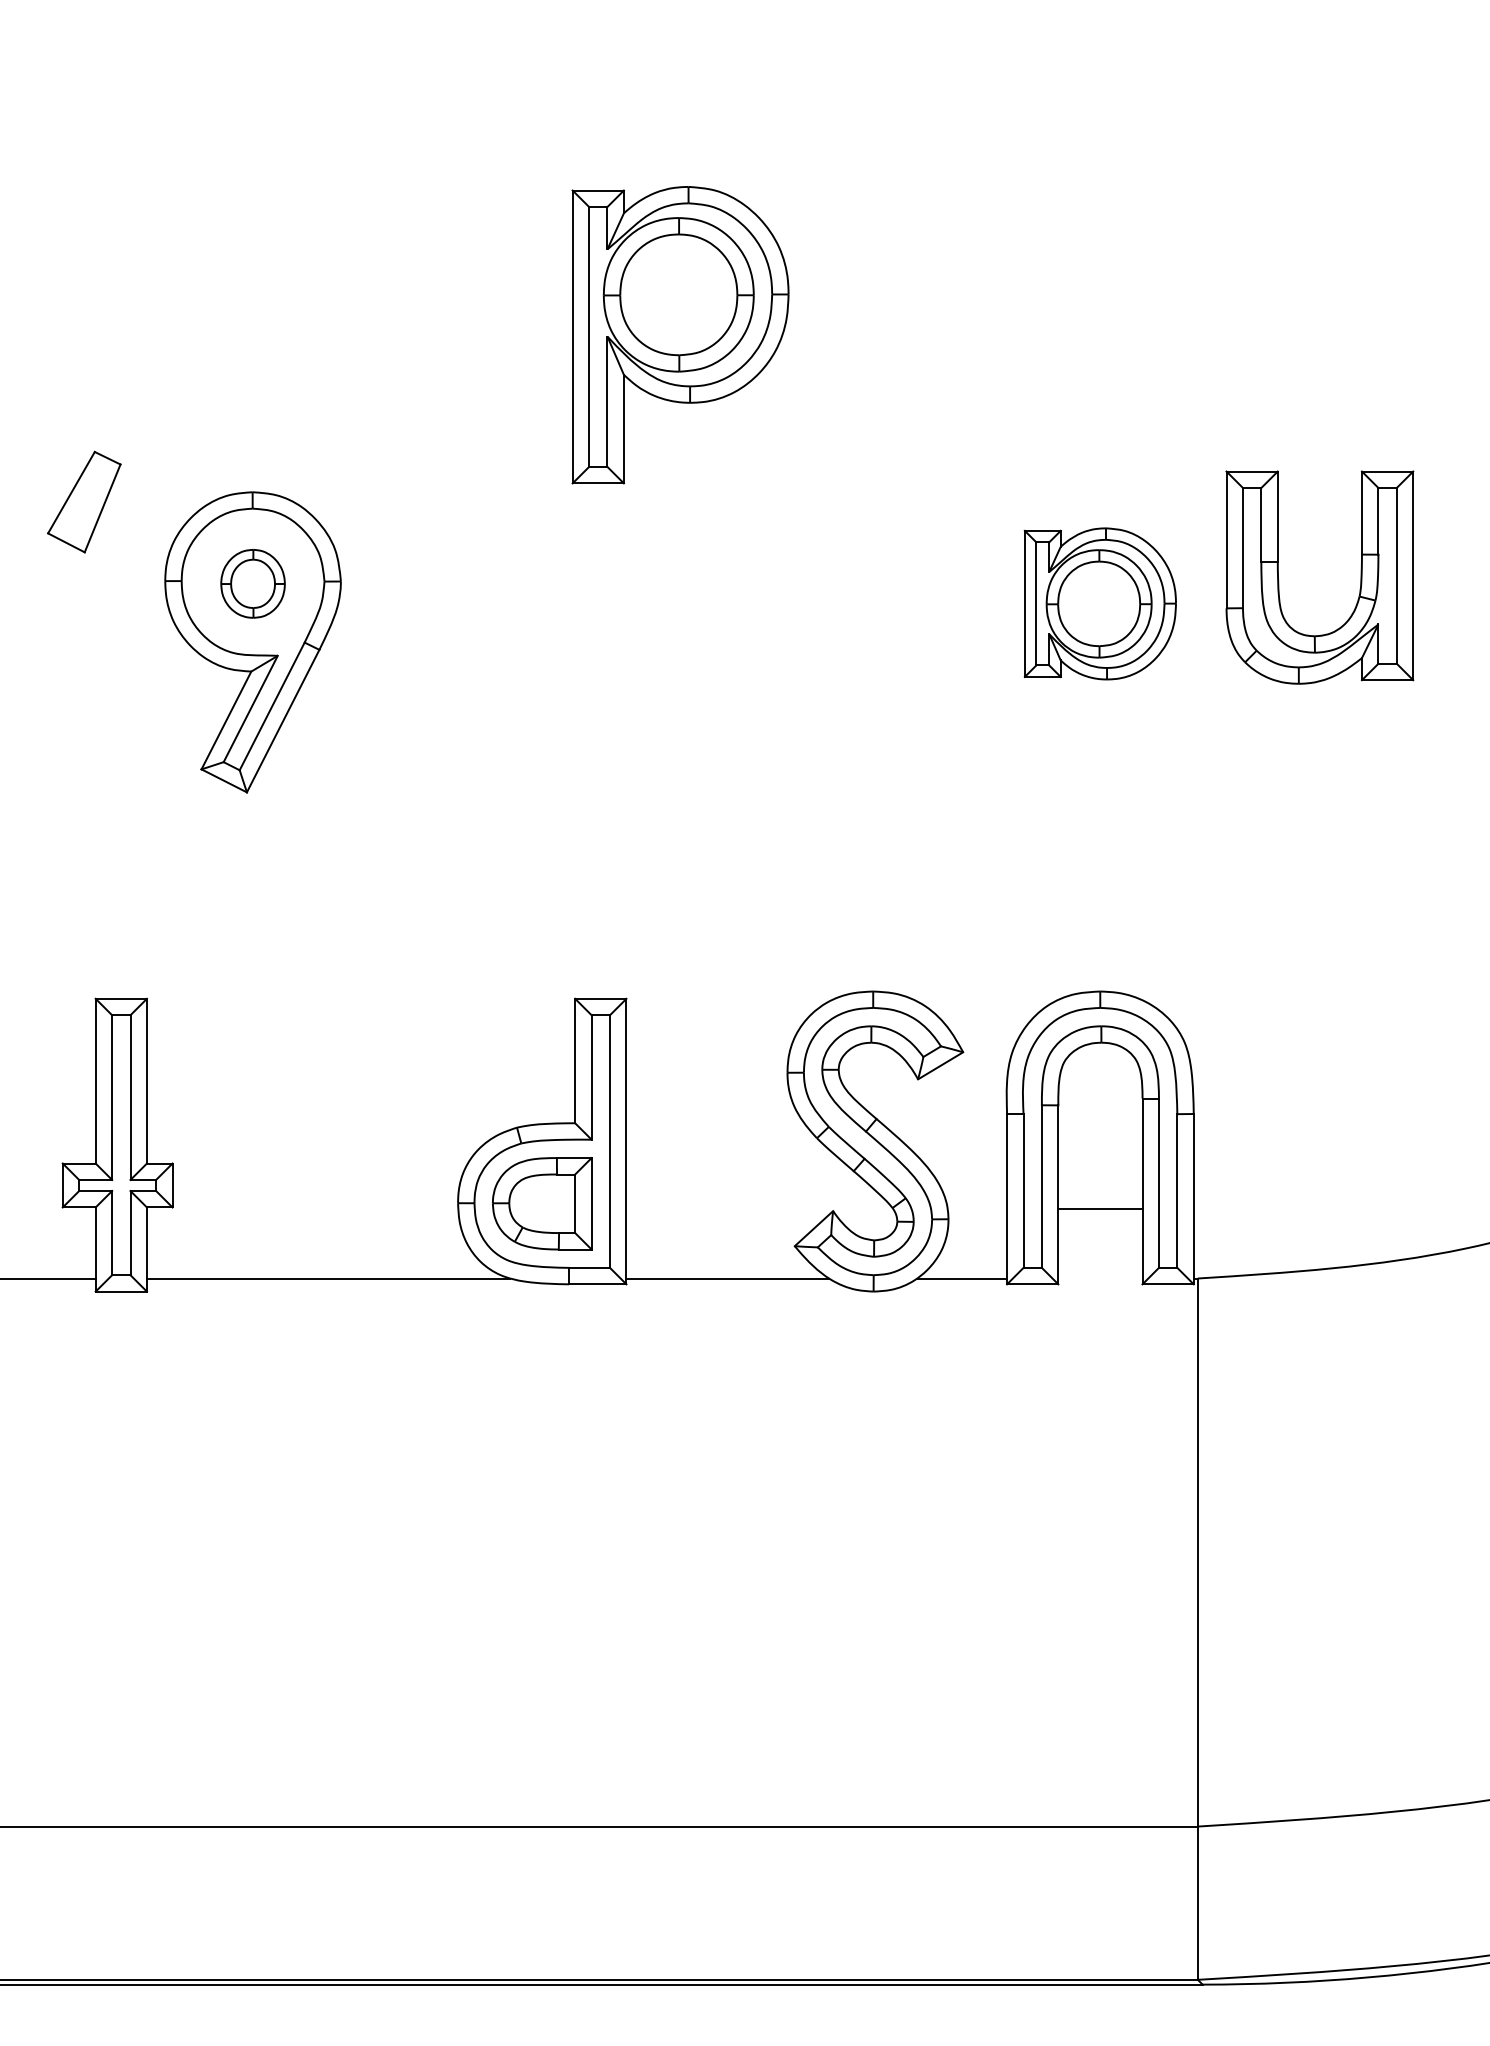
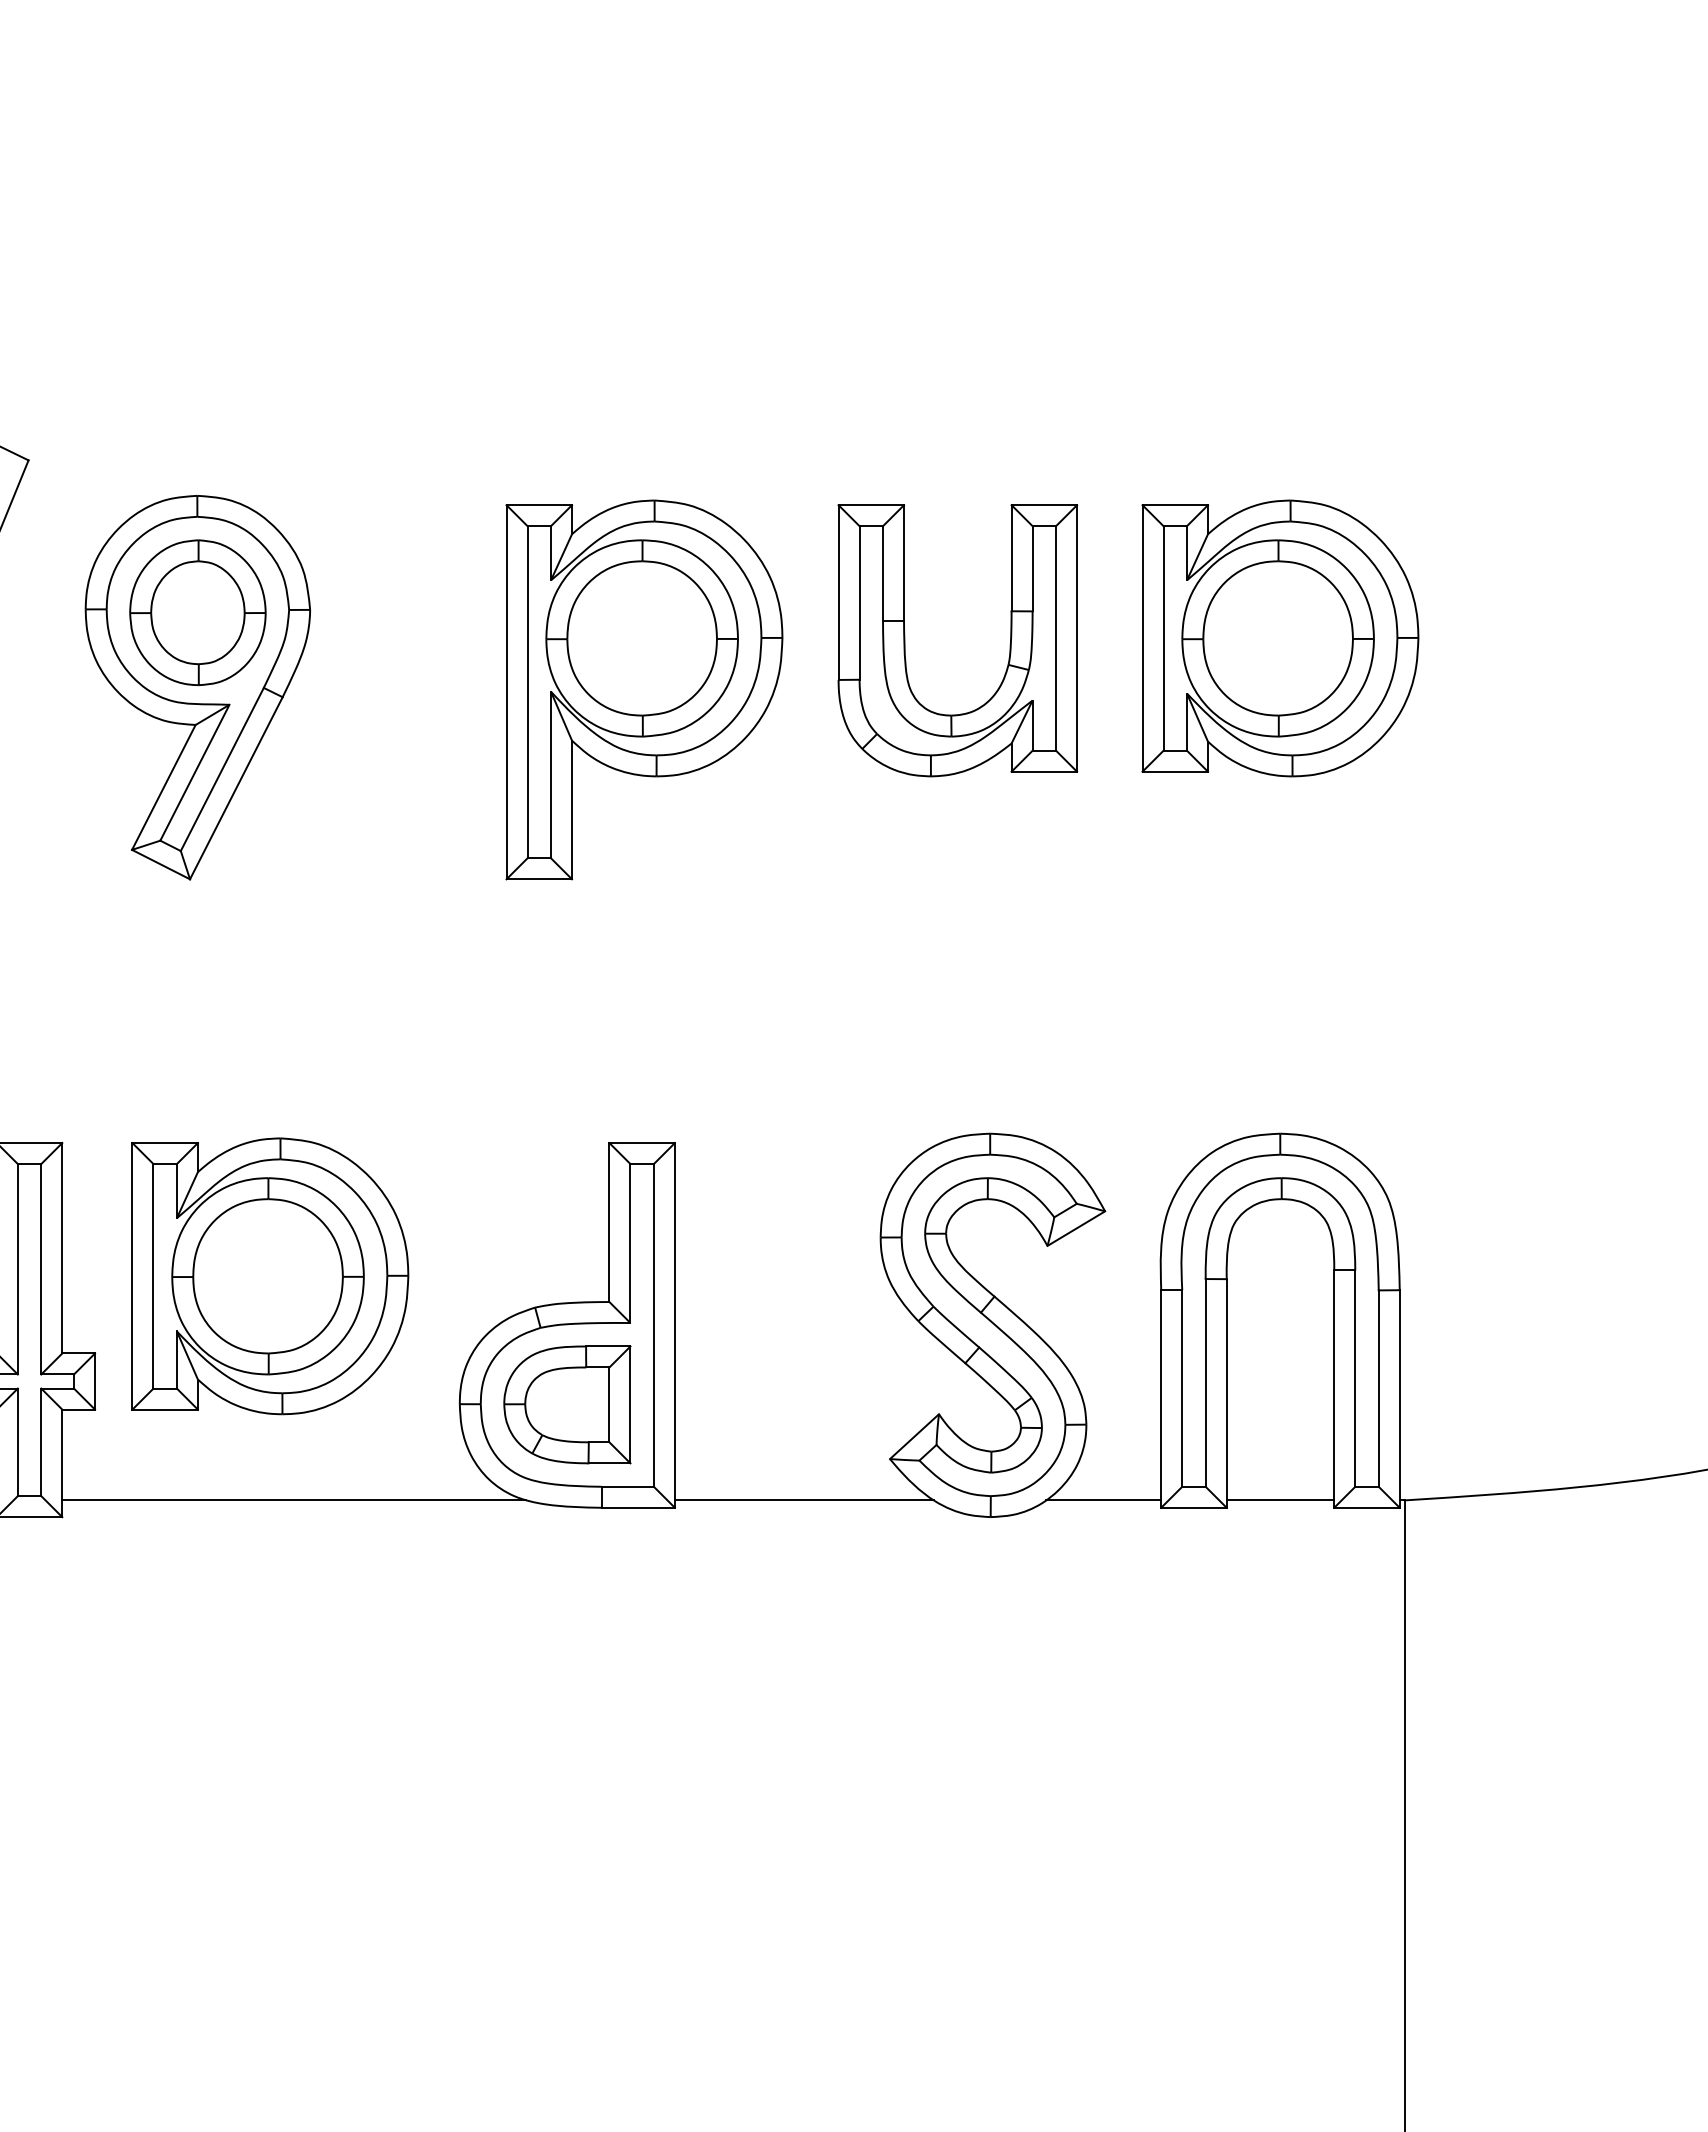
part: (680, 335) -> (644, 690), moved
part: (1279, 581) -> (906, 645), moved
part: (252, 583) -> (197, 612), size x1.67
part: (1100, 603) -> (1280, 637), size x1.43
part: (309, 1102) -> (269, 1275), added
line: (1100, 1208) -> (1280, 1500), moved

